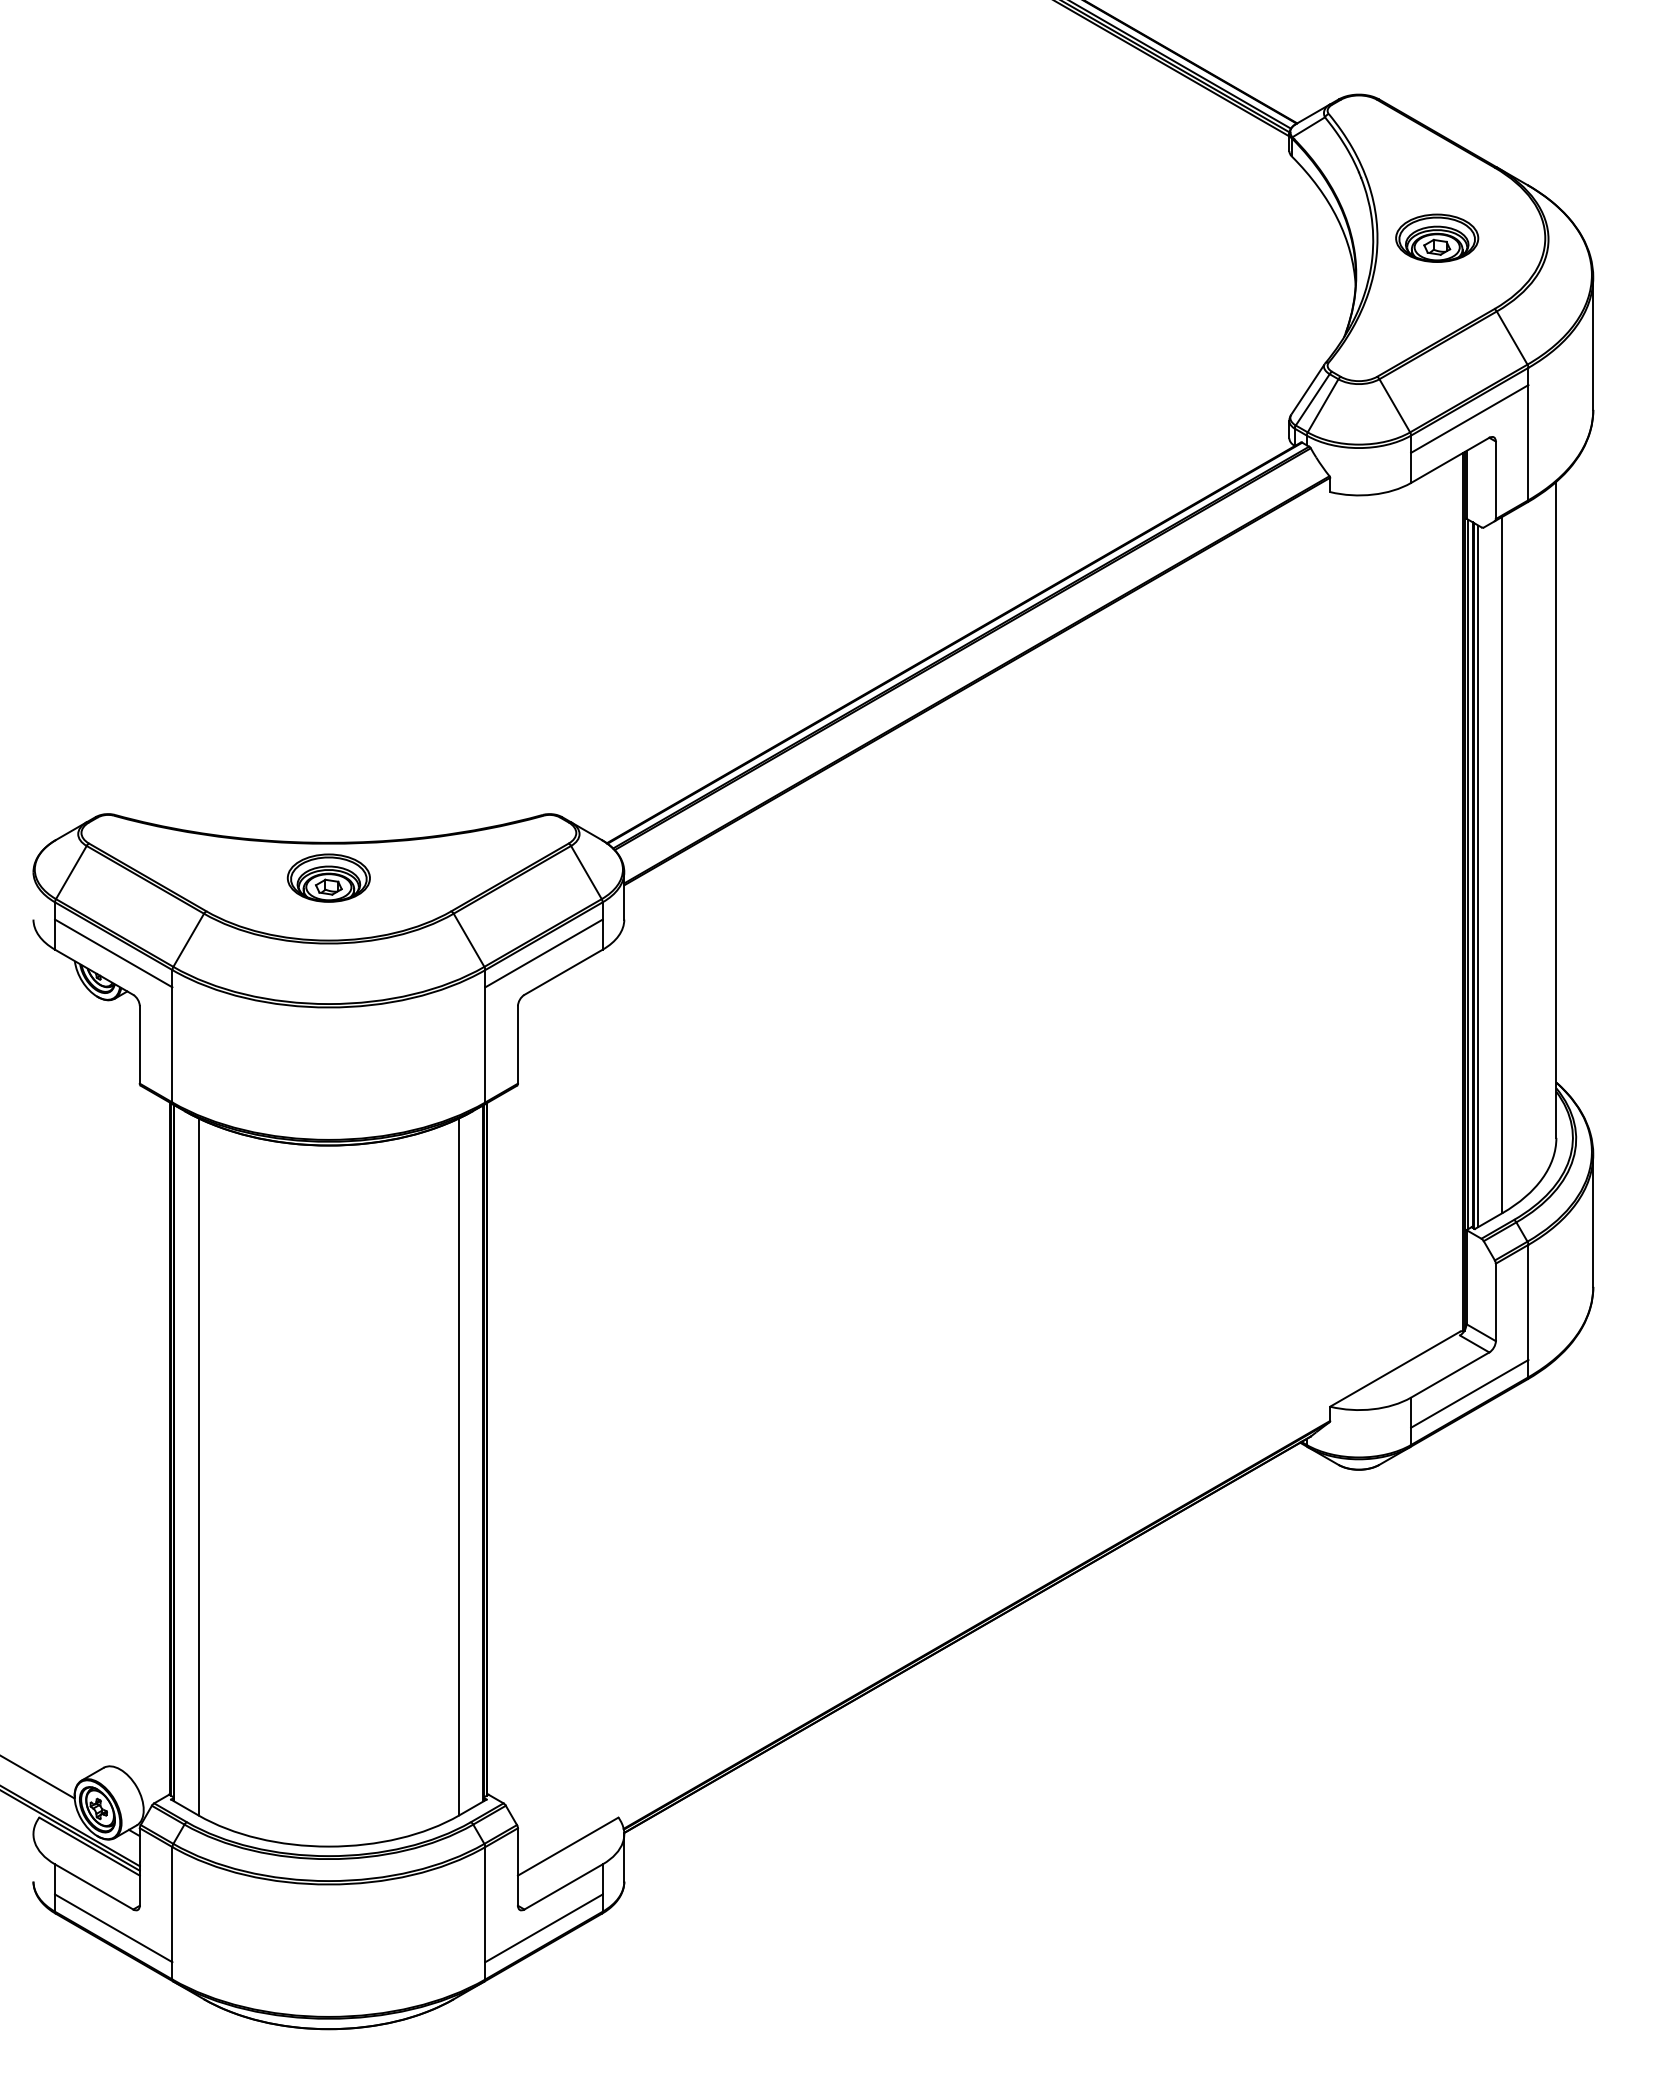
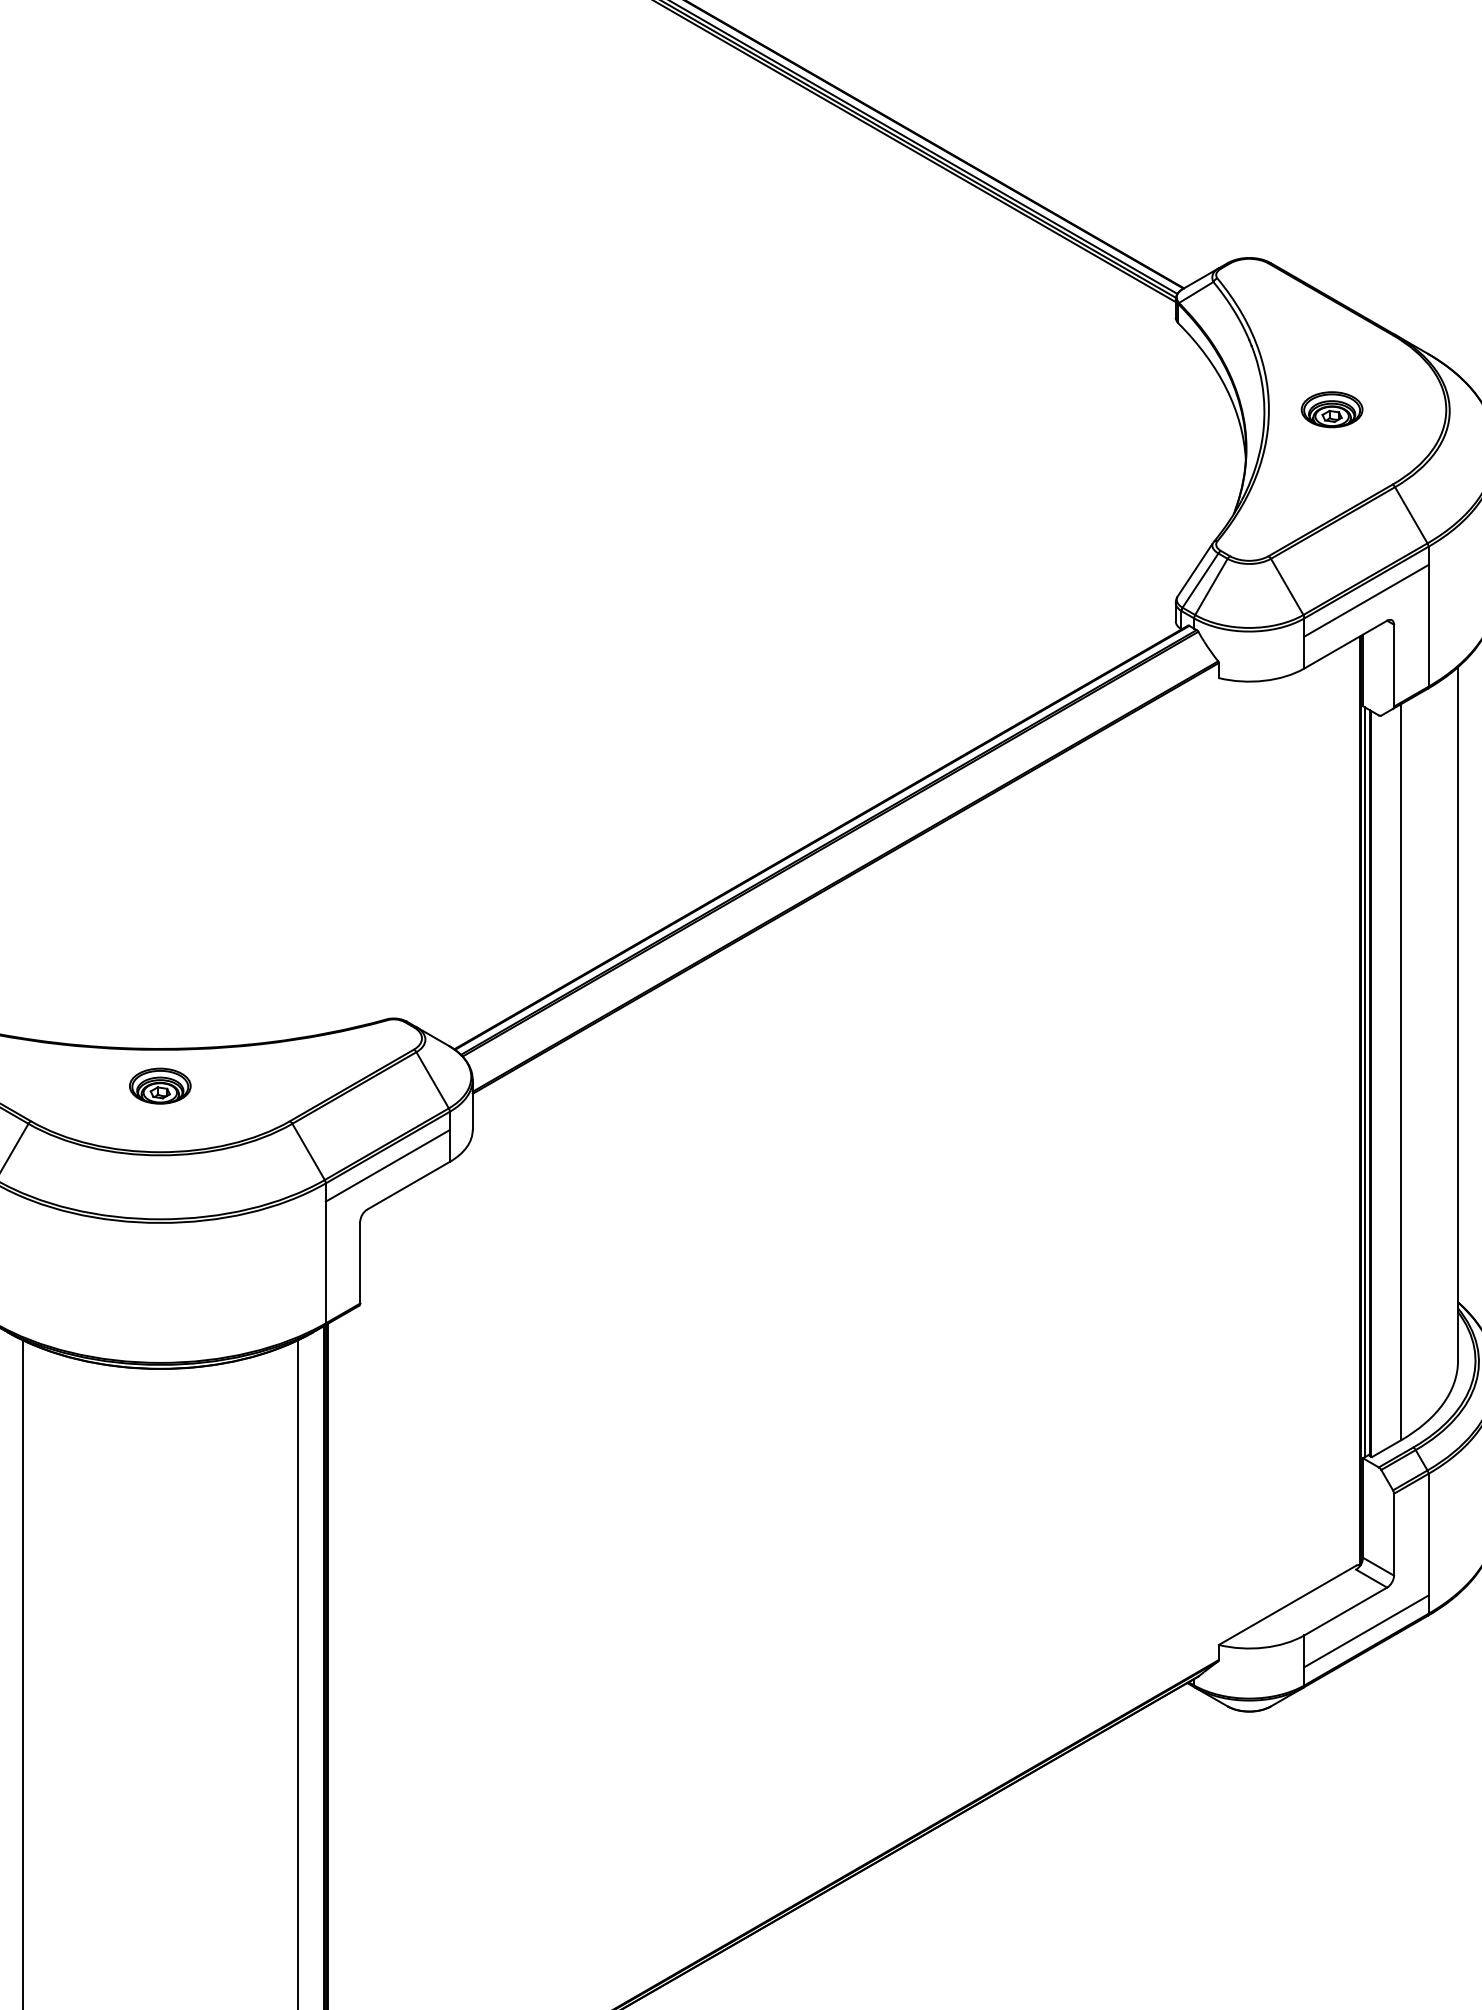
part: (1437, 237) -> (1332, 408), size x0.7
line: (1478, 876) -> (1375, 1084), removed
part: (328, 877) -> (160, 1085), size x0.7

